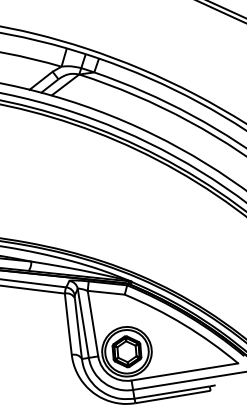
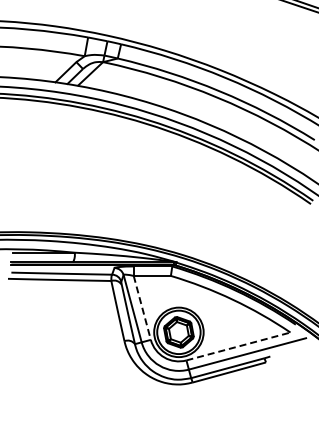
line: (93, 324) -> (142, 308), solid -> dashed
line: (184, 372) -> (238, 346), solid -> dashed

